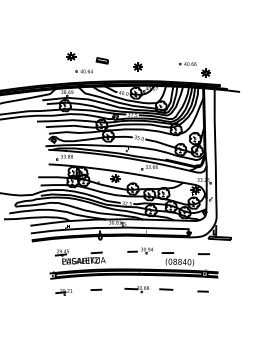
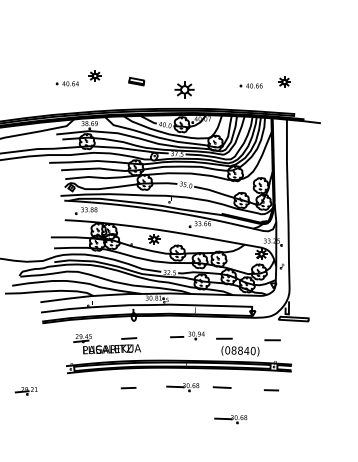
part: (138, 66) -> (184, 89), size x1.6
part: (83, 71) -> (66, 83), moved
part: (206, 72) -> (284, 81), moved
part: (63, 292) -> (25, 391), moved
part: (172, 313) -> (230, 419), added

